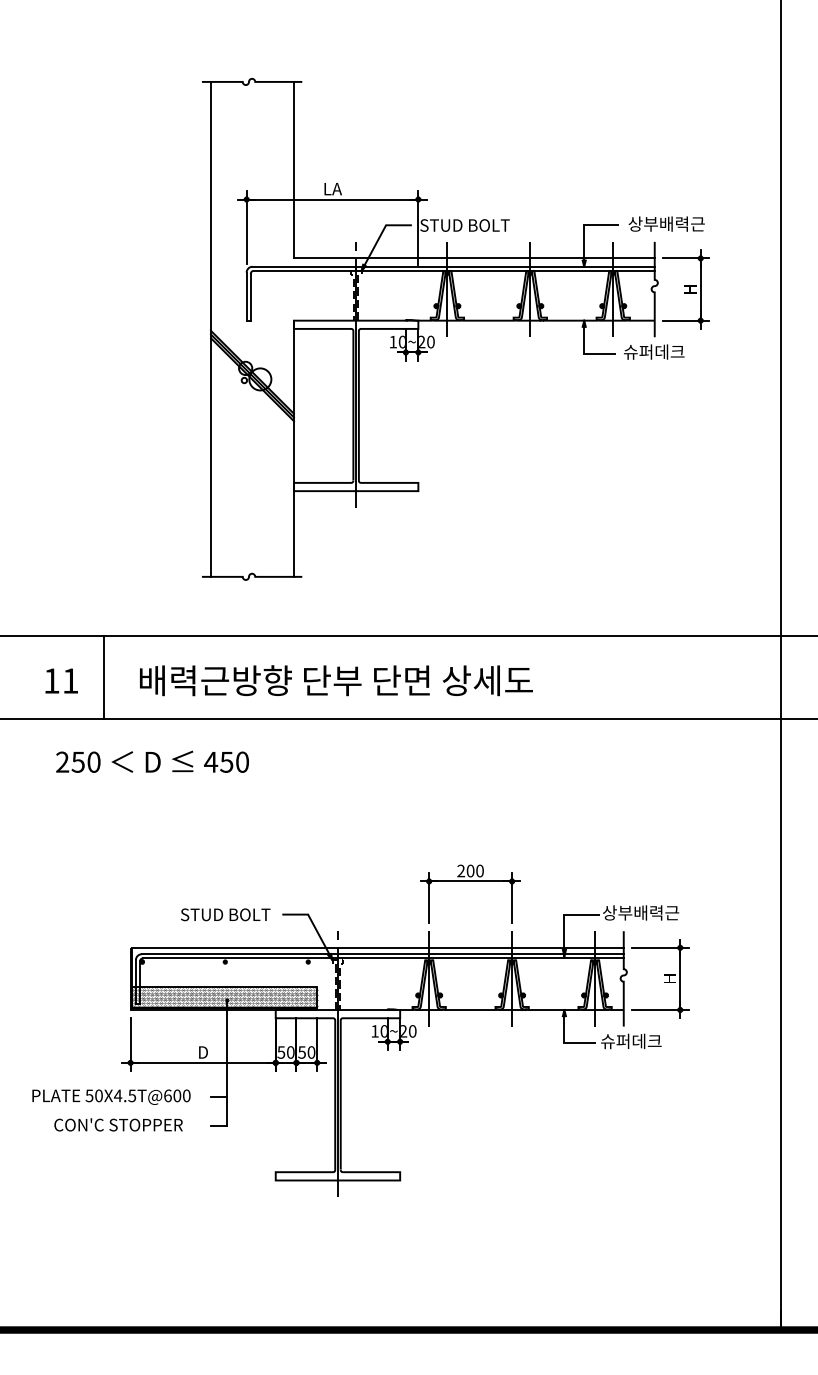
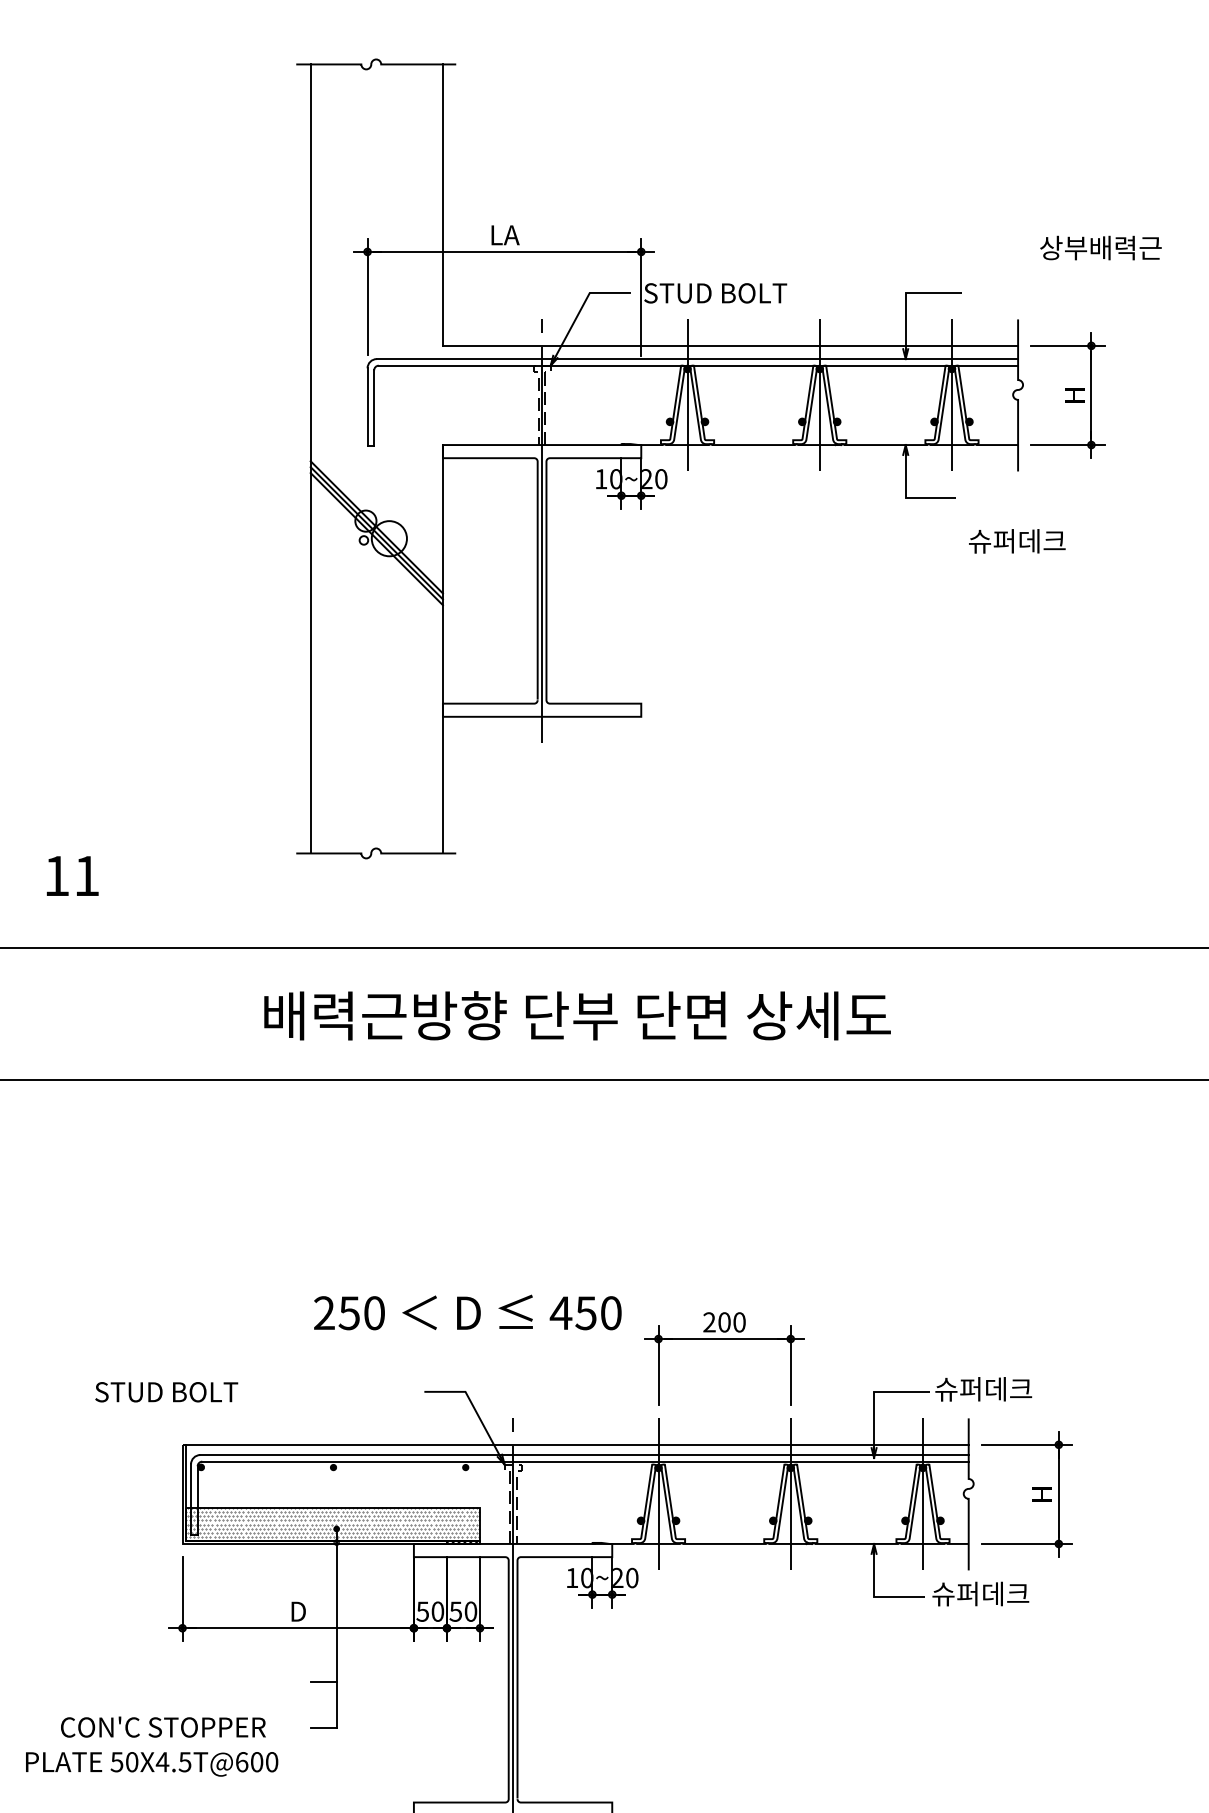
text: (666, 223) -> (1100, 247), moved
text: (654, 351) -> (1017, 540), moved
line: (104, 677) -> (140, 1013), removed
text: (61, 680) -> (72, 875), moved
text: (336, 680) -> (577, 1015), moved
text: (152, 761) -> (467, 1312), moved
text: (640, 912) -> (995, 1388), 상부배력근 -> 슈퍼데크
text: (225, 914) -> (166, 1391), moved
text: (111, 1096) -> (152, 1763), moved

